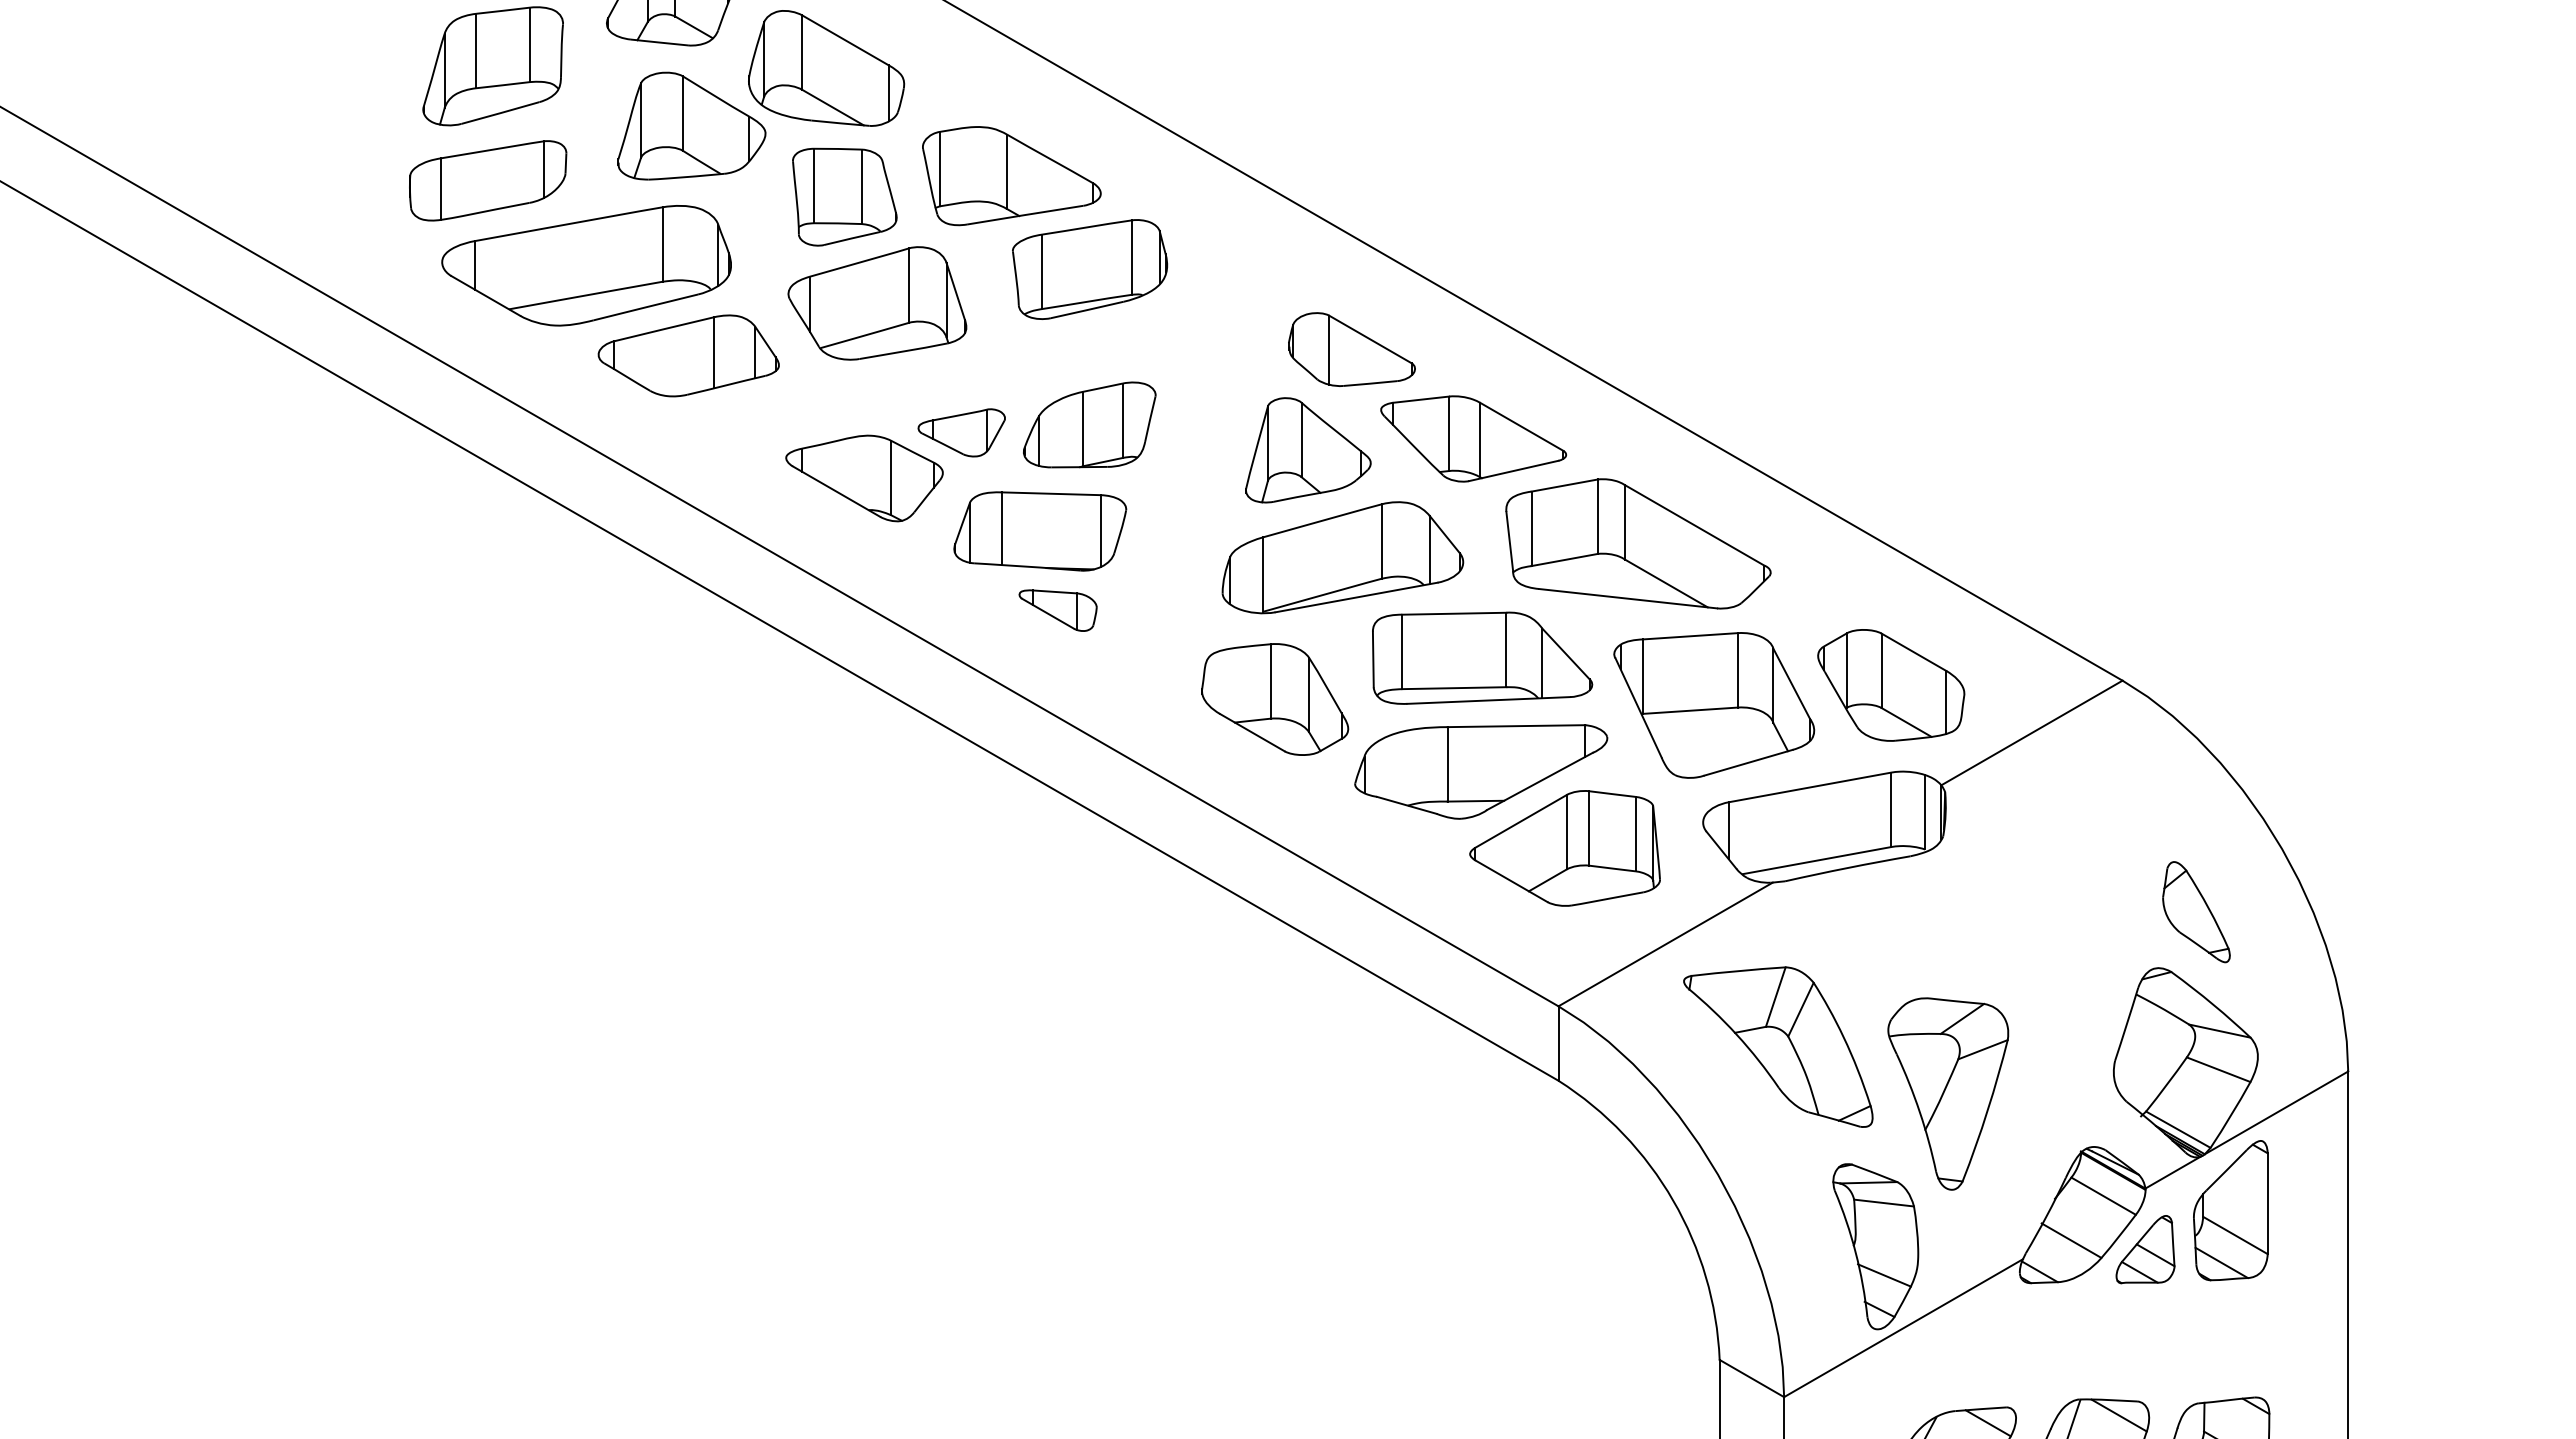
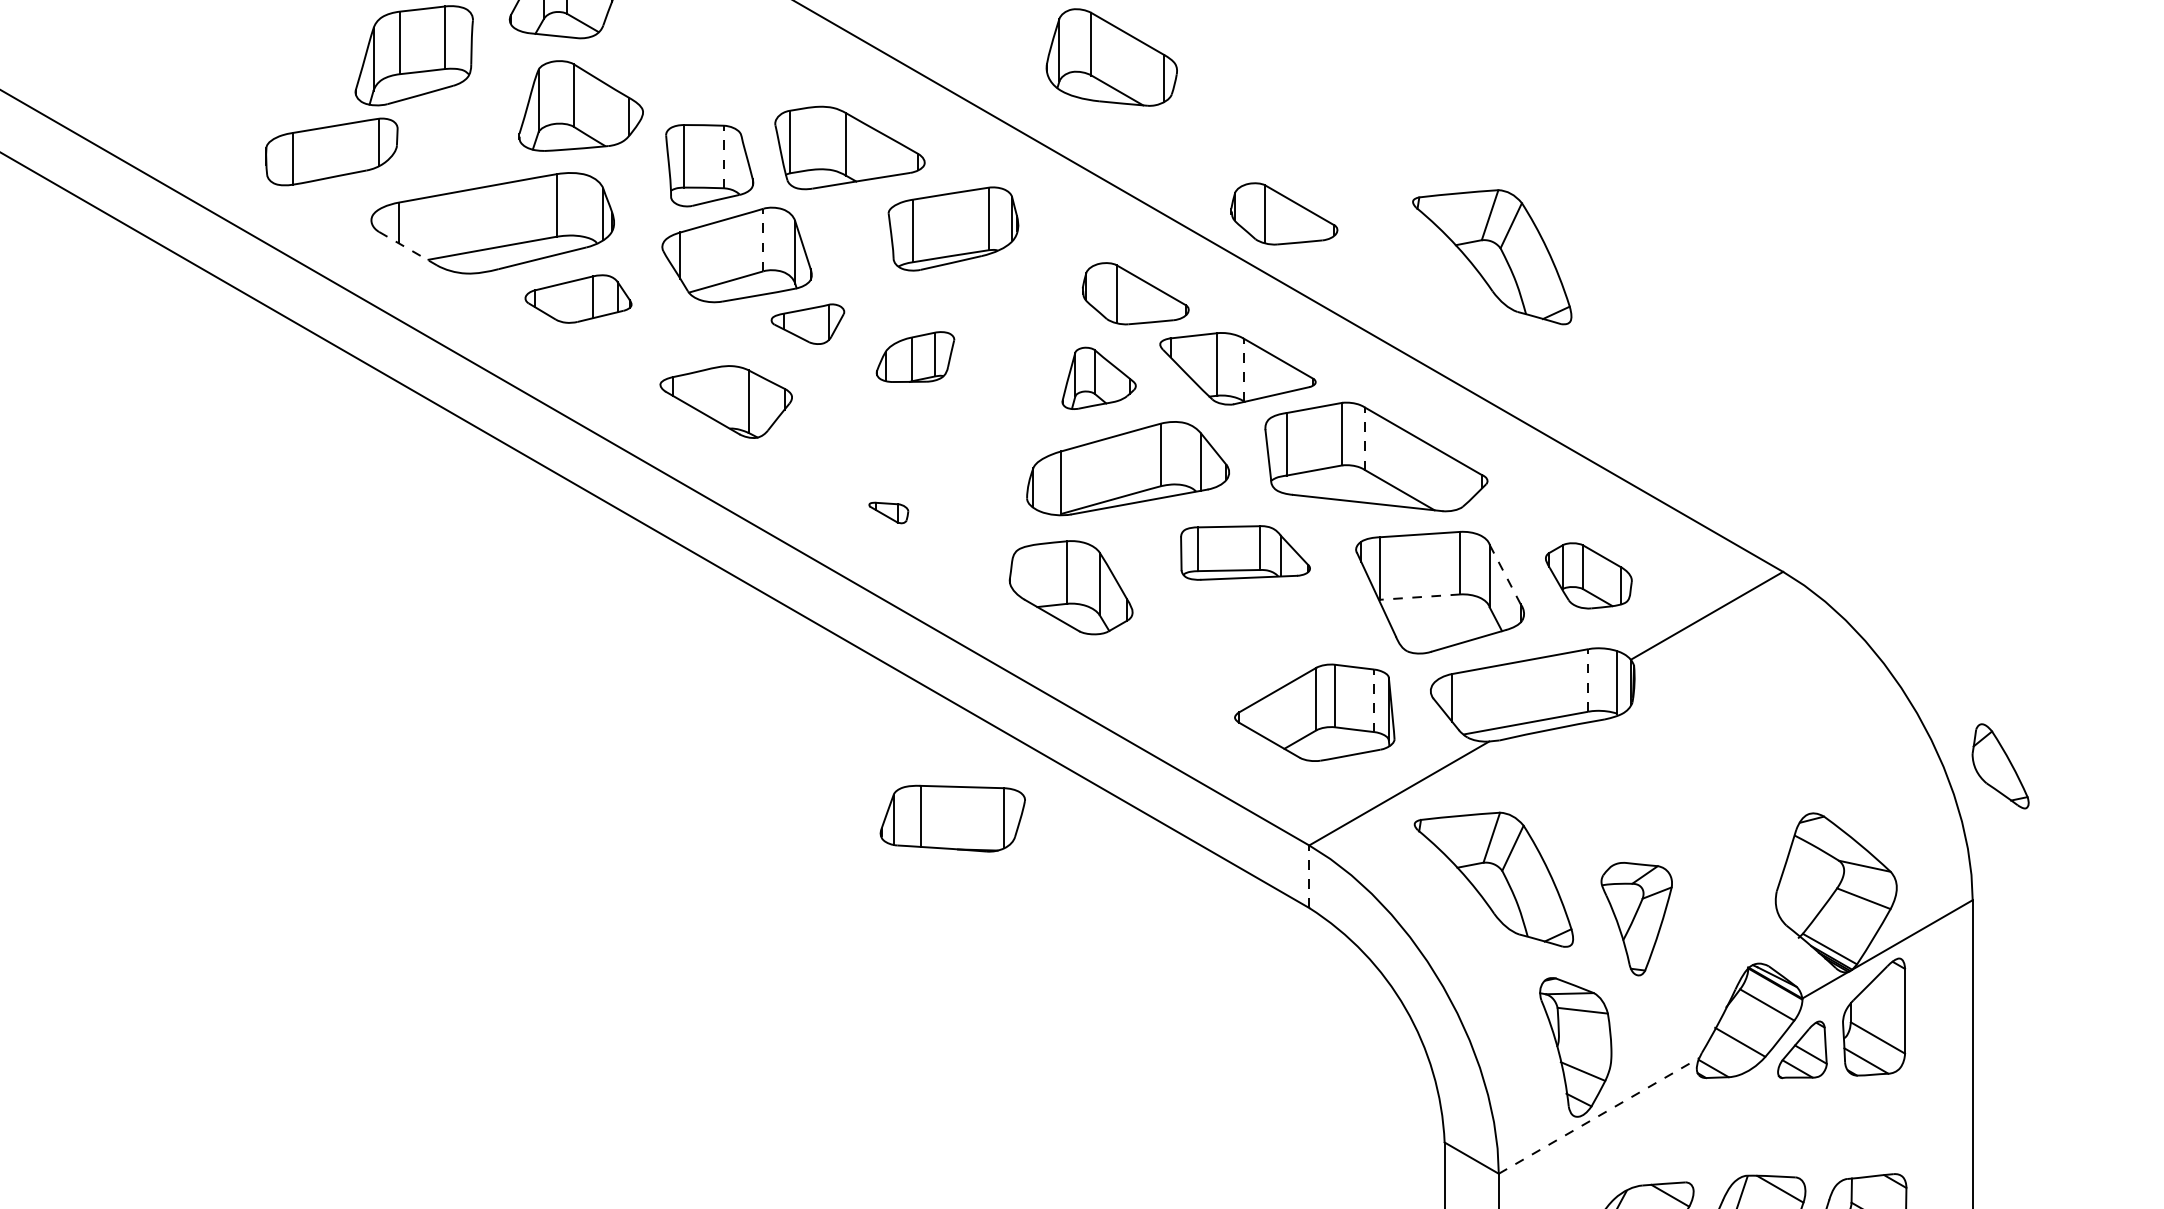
part: (826, 68) -> (1111, 57), moved
part: (488, 180) -> (332, 151), moved
line: (861, 186) -> (723, 156), solid -> dashed
part: (1528, 254) -> (1284, 213), added
part: (1090, 269) -> (953, 228), moved
line: (908, 285) -> (763, 239), solid -> dashed
line: (485, 295) -> (407, 248), solid -> dashed
part: (1776, 305) -> (1492, 256), added
part: (688, 355) -> (578, 298), size x0.7
part: (1089, 424) -> (915, 356), size x0.7
part: (961, 432) -> (807, 323), moved
line: (1480, 439) -> (1243, 369), solid -> dashed
part: (1308, 450) -> (1099, 378), size x0.7
line: (1625, 521) -> (1365, 438), solid -> dashed
part: (1040, 531) -> (953, 818), moved
part: (1057, 610) -> (888, 512), size x0.6
part: (1482, 657) -> (1245, 552), size x0.7
line: (1791, 684) -> (1504, 575), solid -> dashed
part: (1891, 685) -> (1589, 575), size x0.7
line: (1690, 710) -> (1420, 596), solid -> dashed
part: (1481, 771) -> (1244, 648), removed
line: (1890, 809) -> (1588, 680), solid -> dashed
line: (1635, 833) -> (1373, 700), solid -> dashed
part: (2196, 912) -> (2000, 766), moved
line: (1558, 1043) -> (1309, 876), solid -> dashed
part: (1948, 1093) -> (1636, 918), size x0.7
line: (1903, 1328) -> (1599, 1116), solid -> dashed

